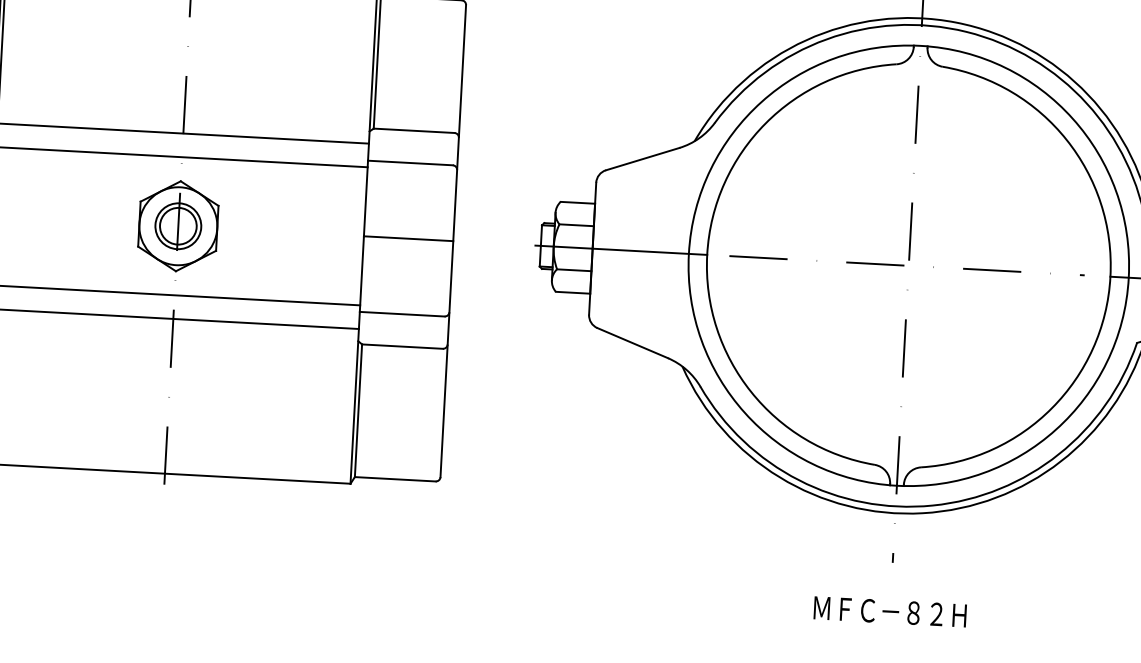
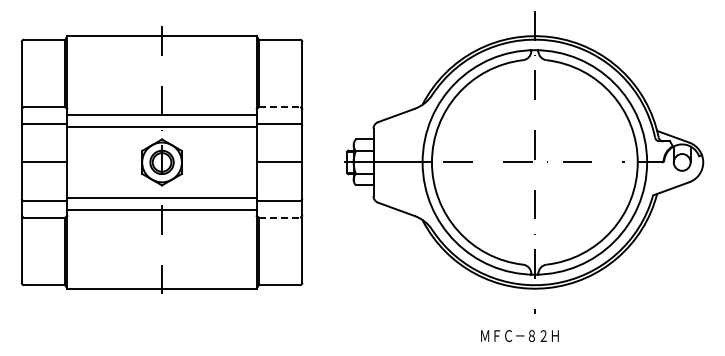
line: (414, 131) -> (279, 107), solid -> dashed
line: (402, 346) -> (279, 217), solid -> dashed
text: (889, 610) -> (519, 335), moved

